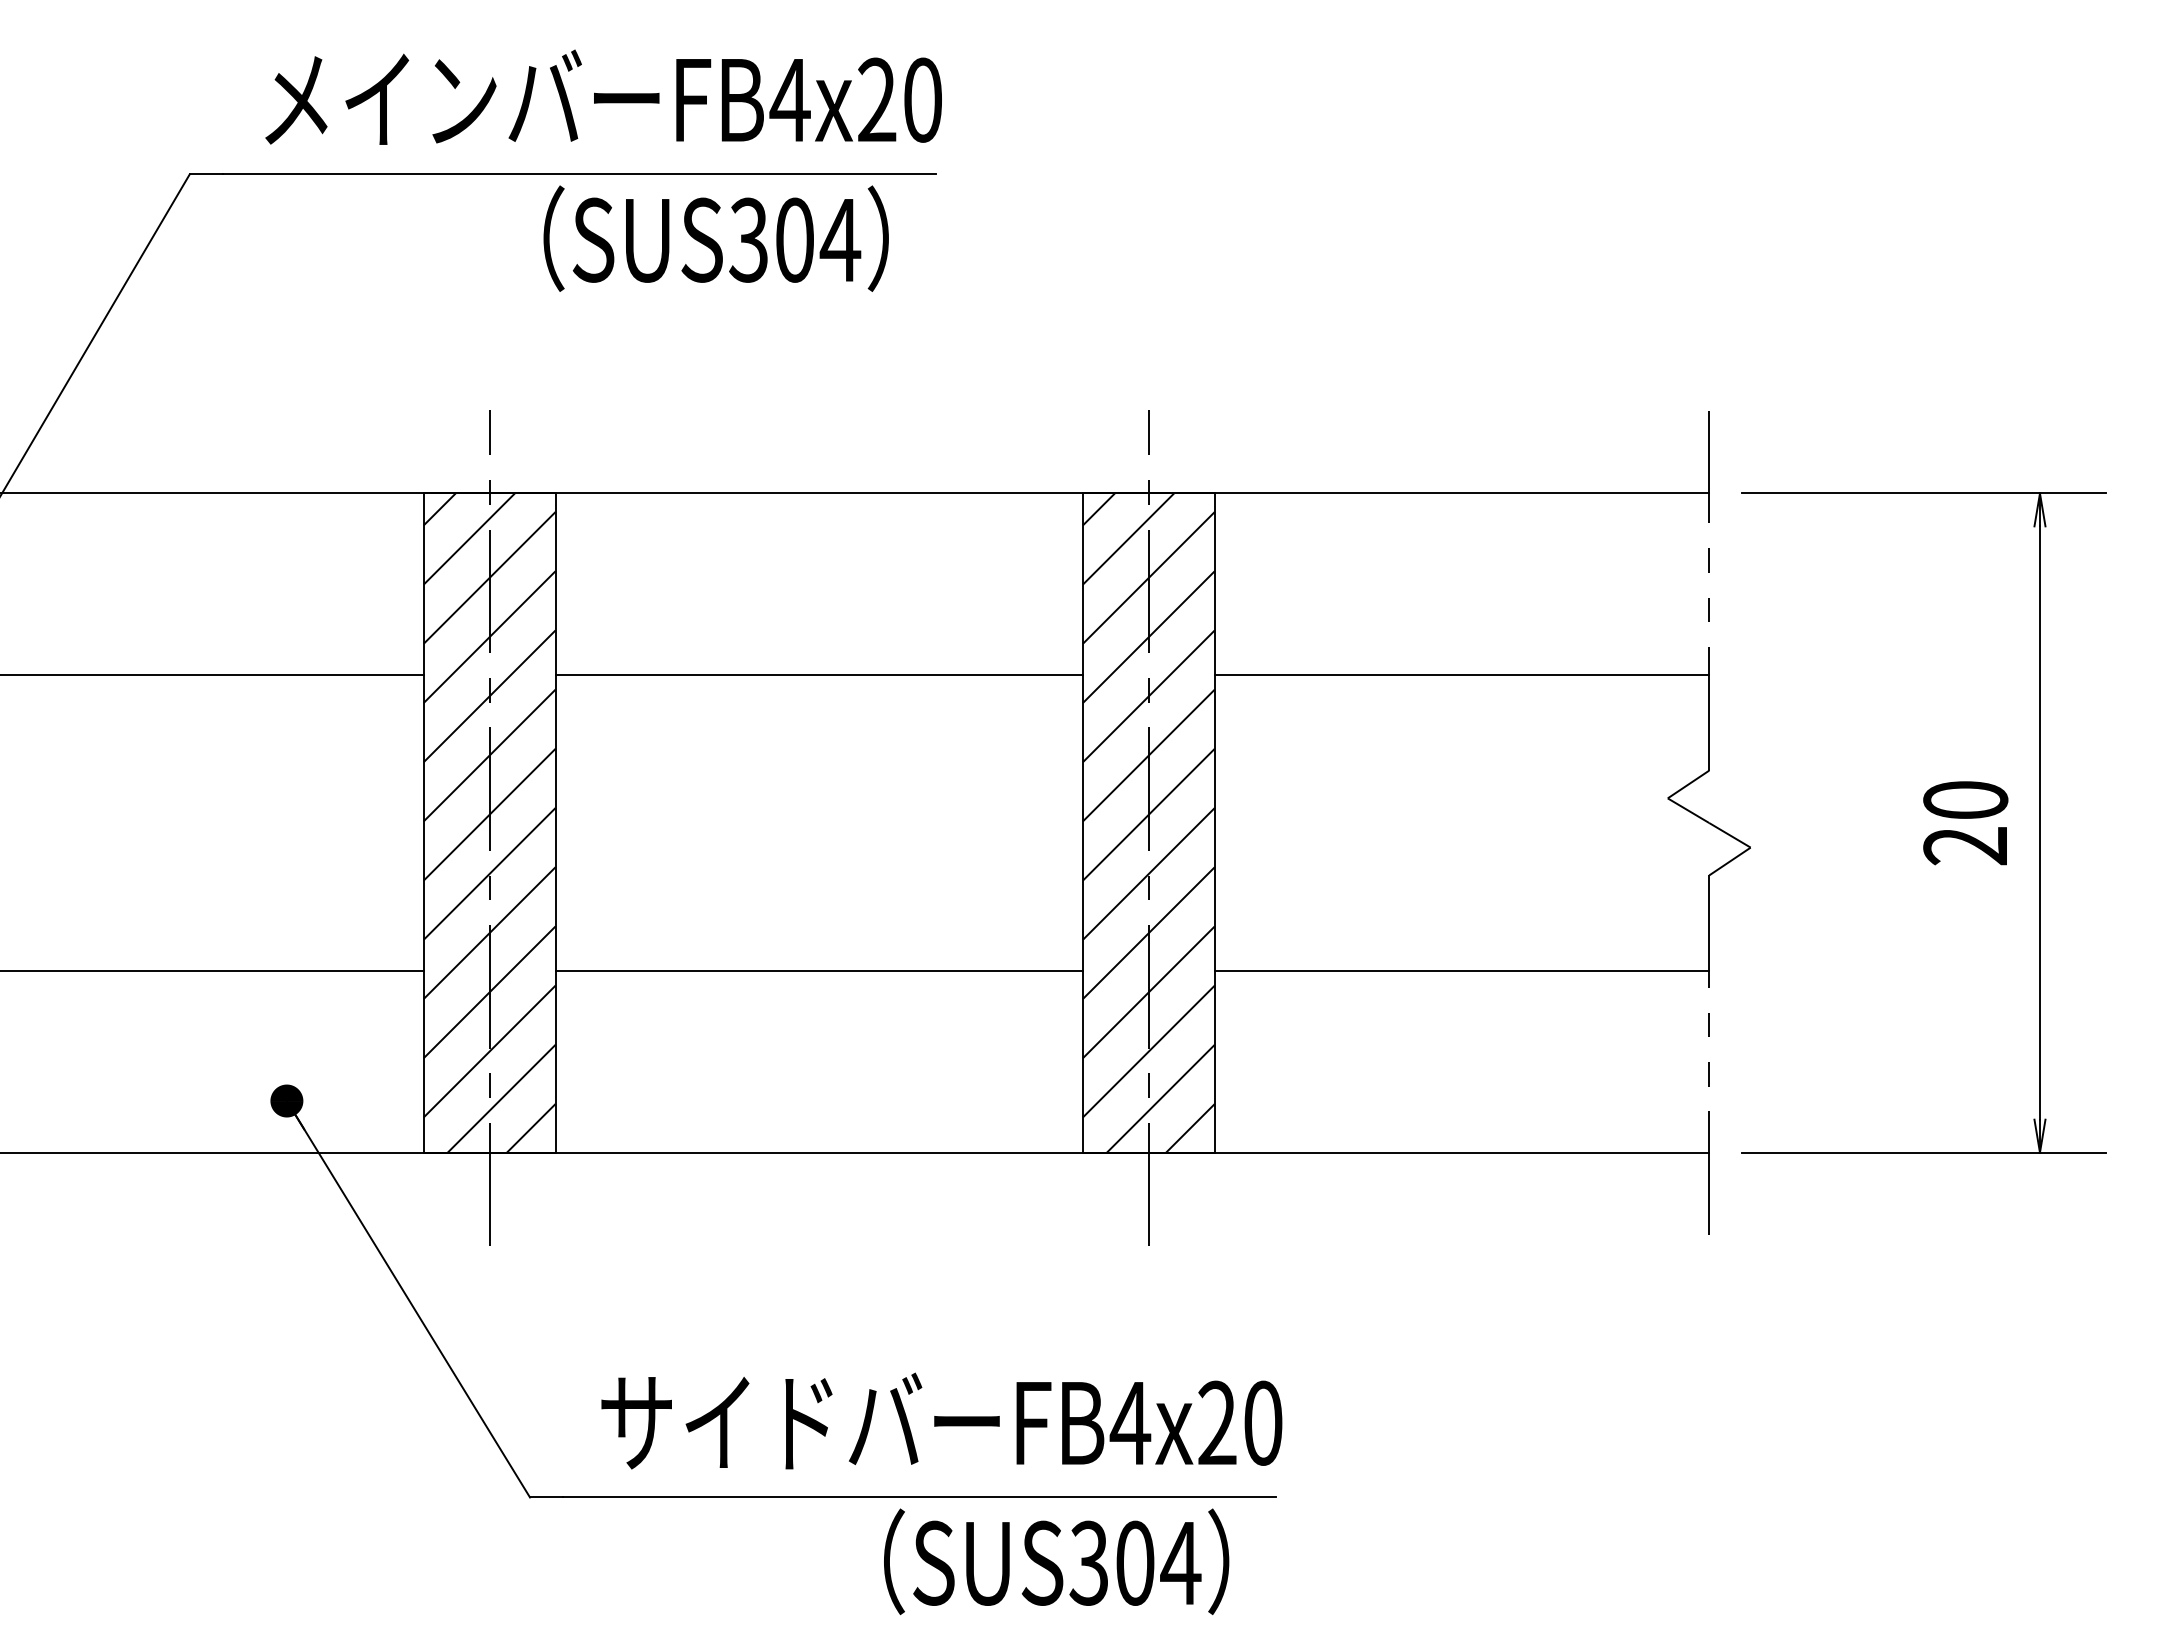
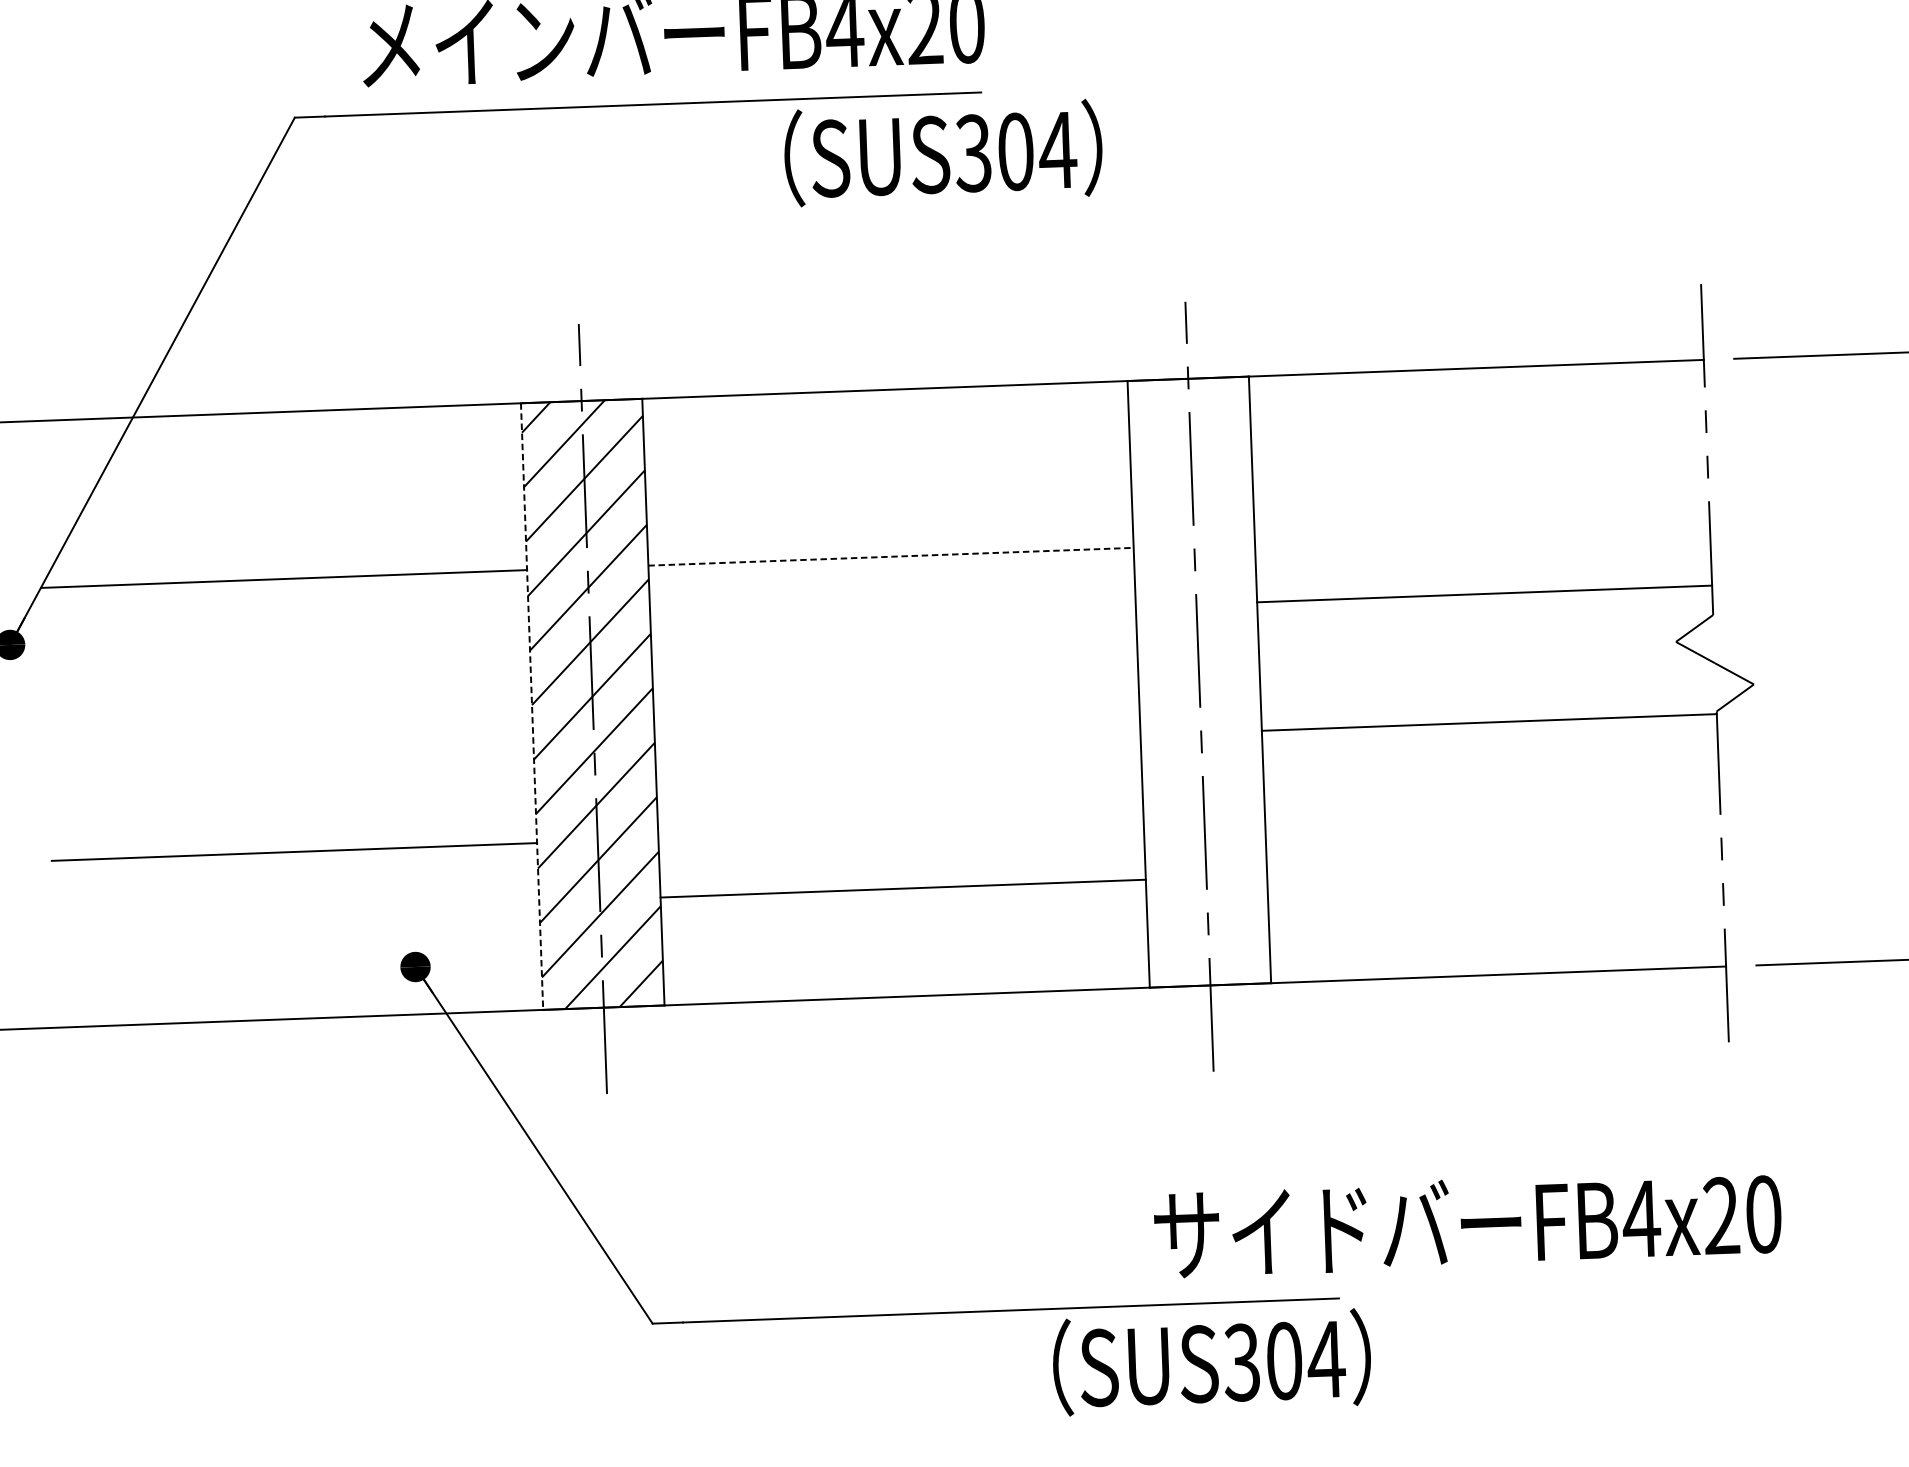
text: (715, 238) -> (942, 152), moved
line: (819, 674) -> (891, 556), solid -> dashed
line: (1461, 674) -> (1484, 593), moved
hatch: (1148, 822) -> (1198, 681), removed
line: (423, 823) -> (531, 707), solid -> dashed
line: (818, 971) -> (902, 888), moved
line: (1461, 971) -> (1488, 722), moved
text: (941, 1420) -> (1467, 1222), moved
text: (1056, 1561) -> (1211, 1362), moved

